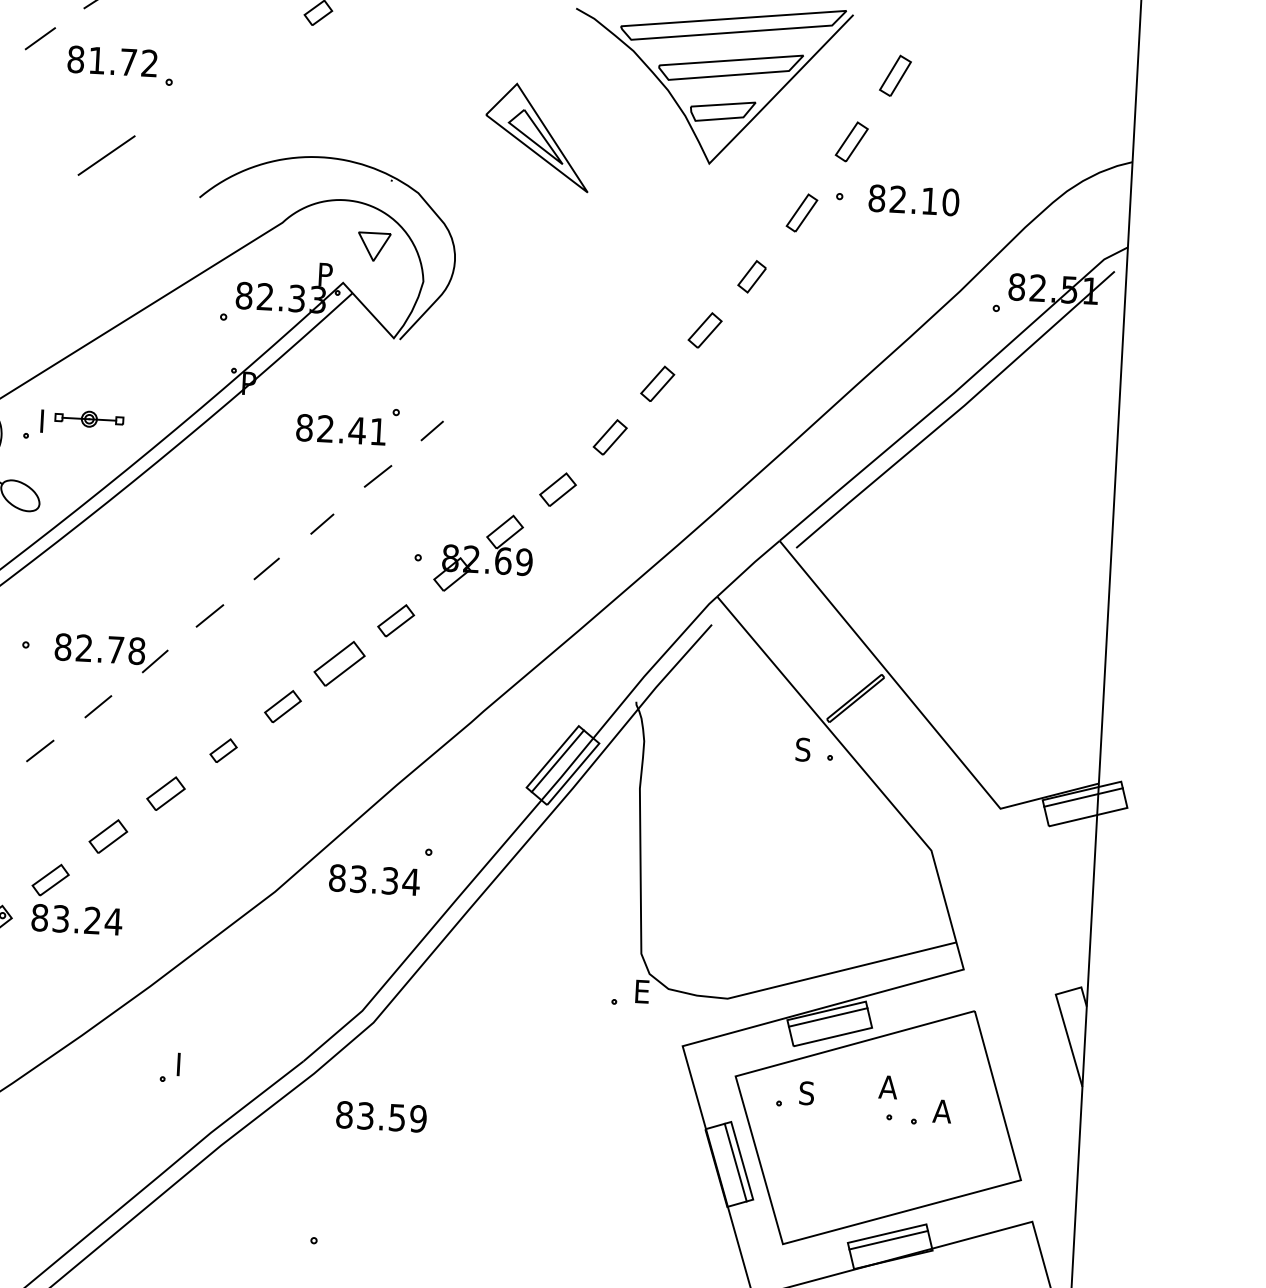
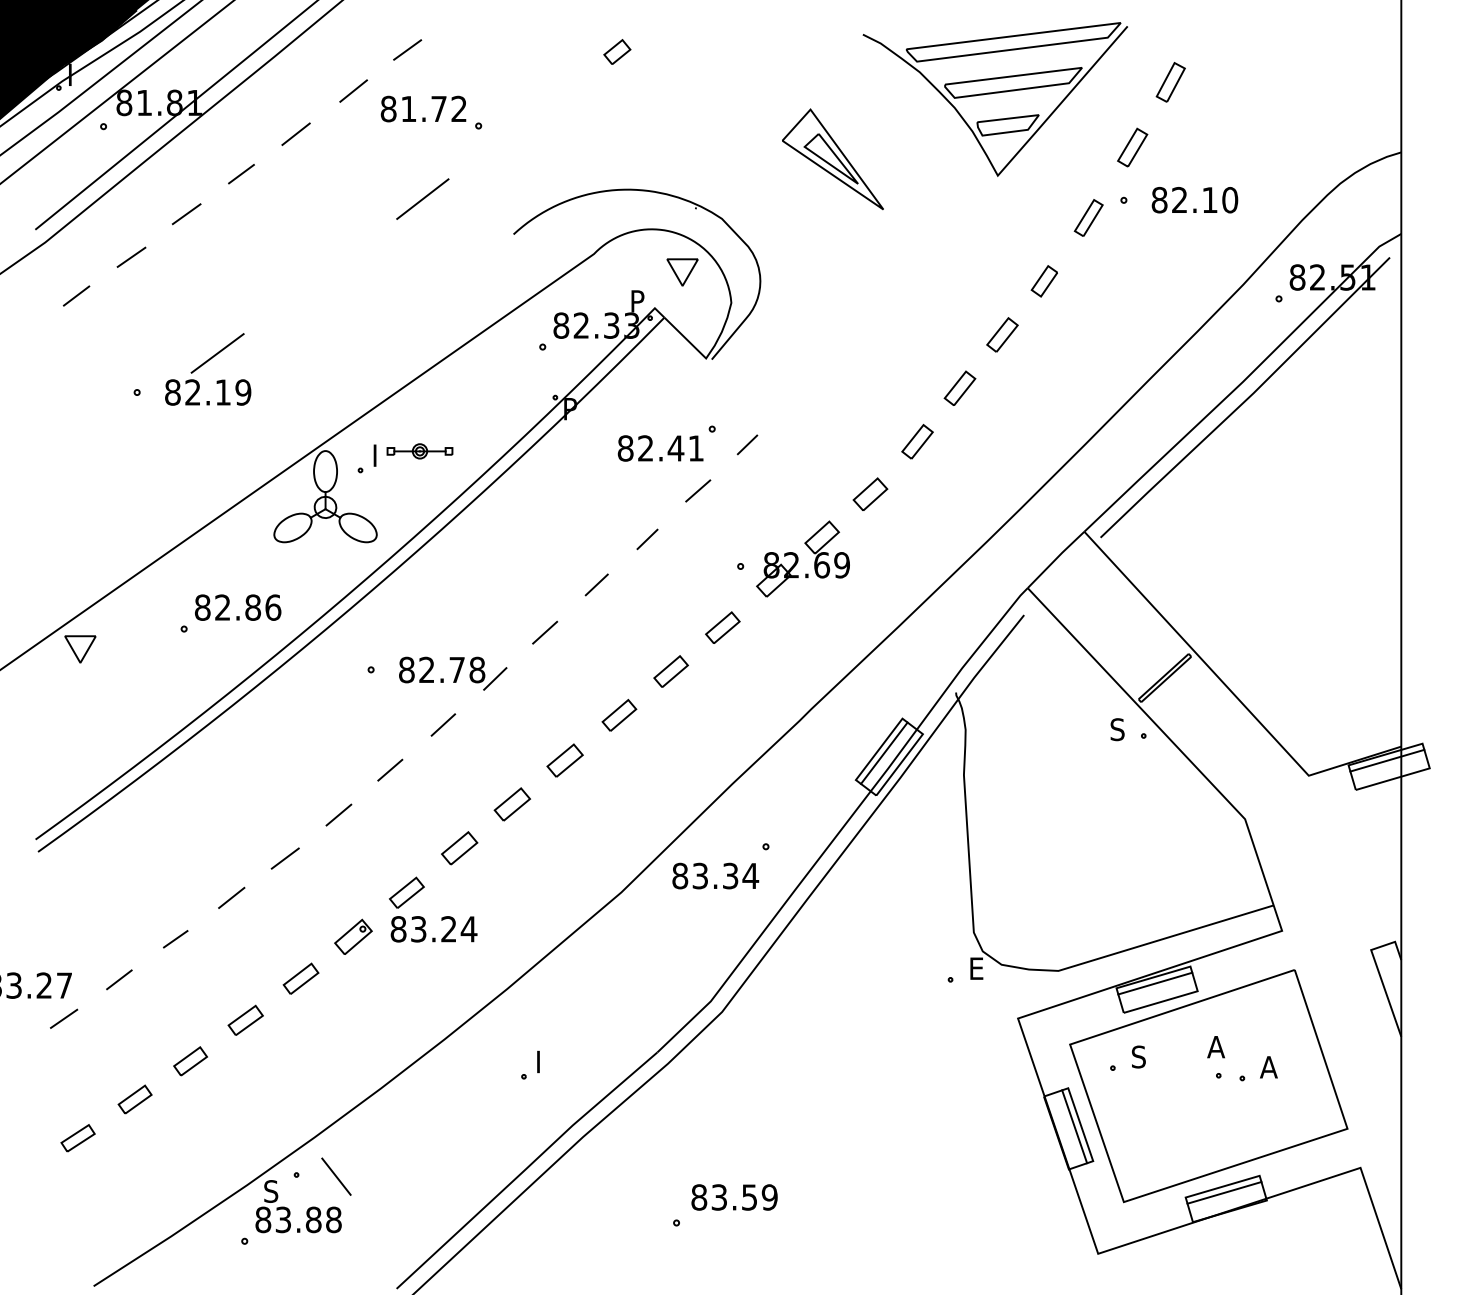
part: (338, 663) -> (670, 671), size x0.71
part: (223, 750) -> (564, 760), size x1.43
text: (381, 1116) -> (734, 1197), moved

